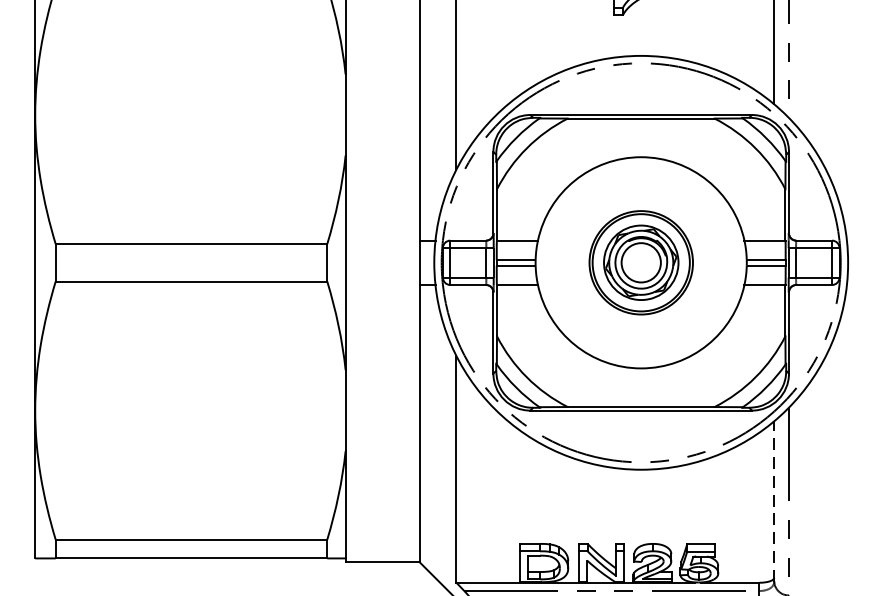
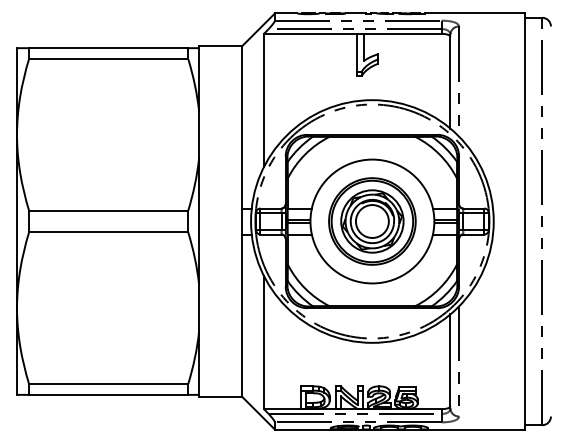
part: (641, 262) -> (372, 221), size x1.43
line: (774, 501) -> (450, 361), dashed -> solid

